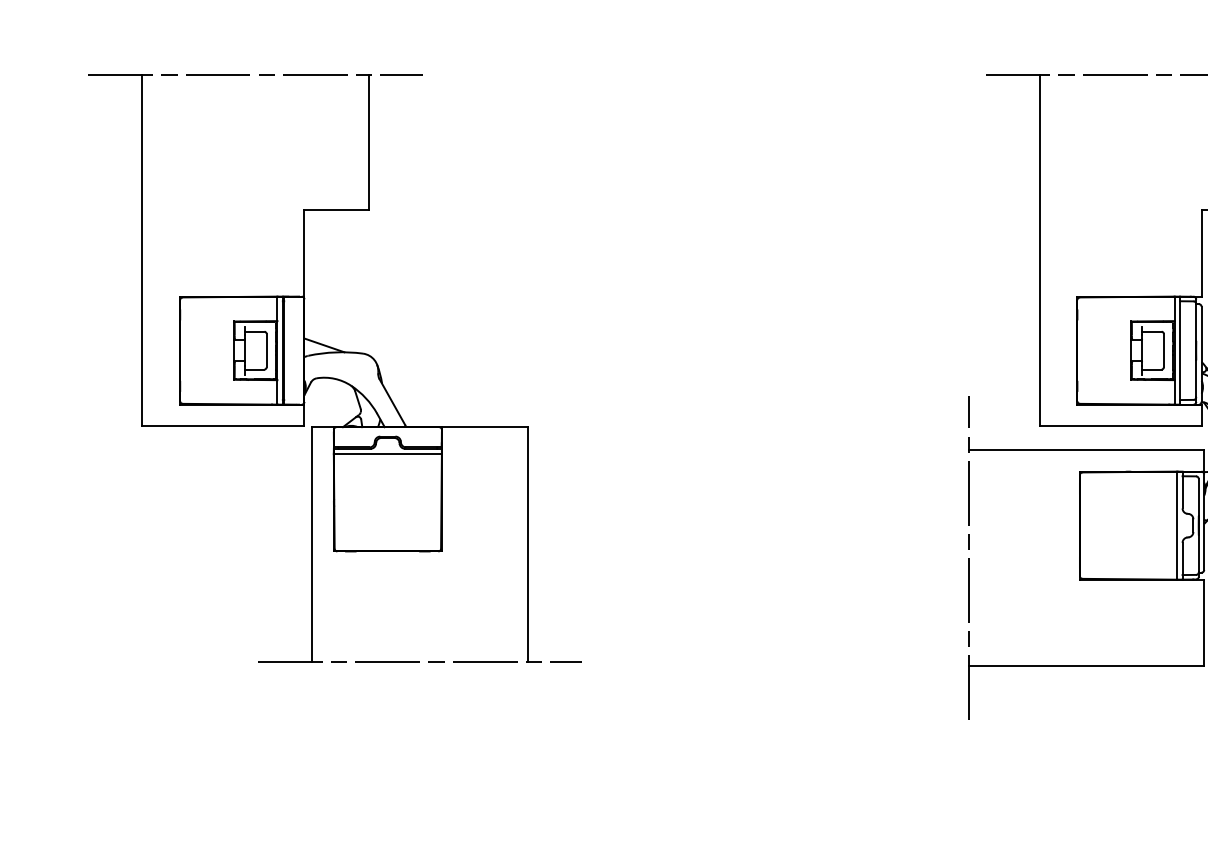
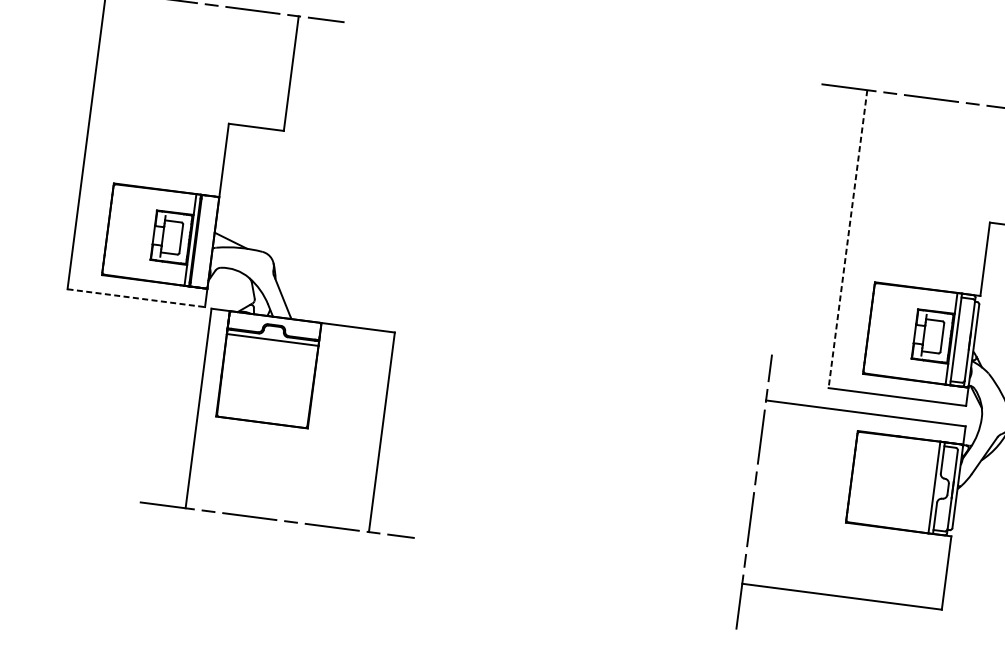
line: (1039, 250) -> (847, 238), solid -> dashed
line: (223, 426) -> (136, 298), solid -> dashed

